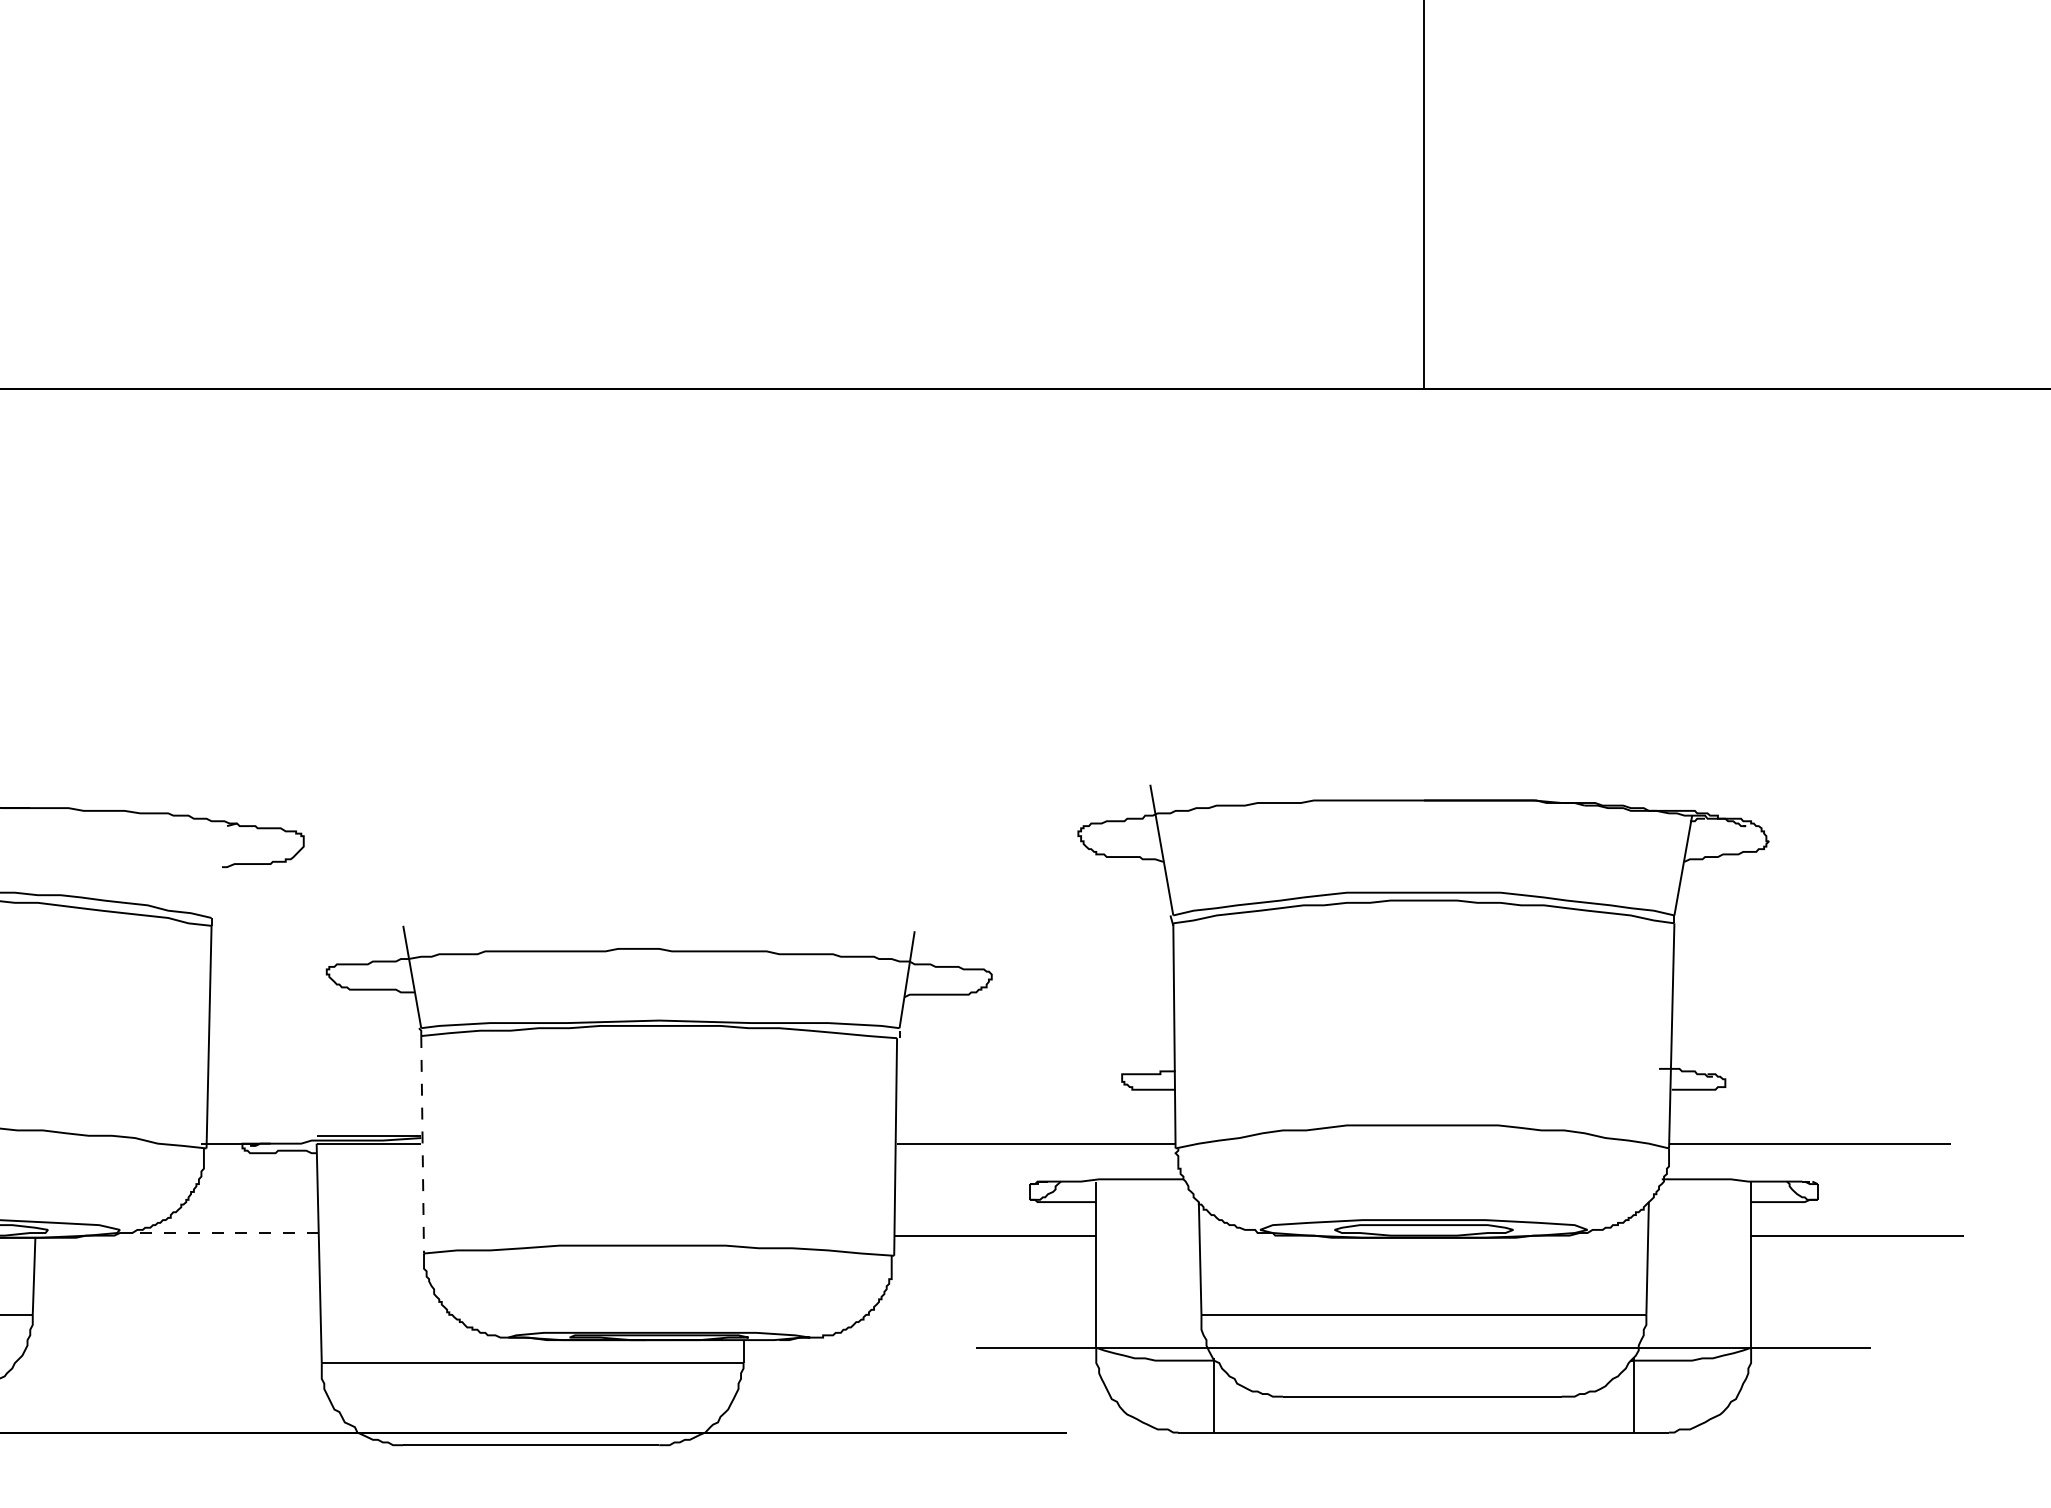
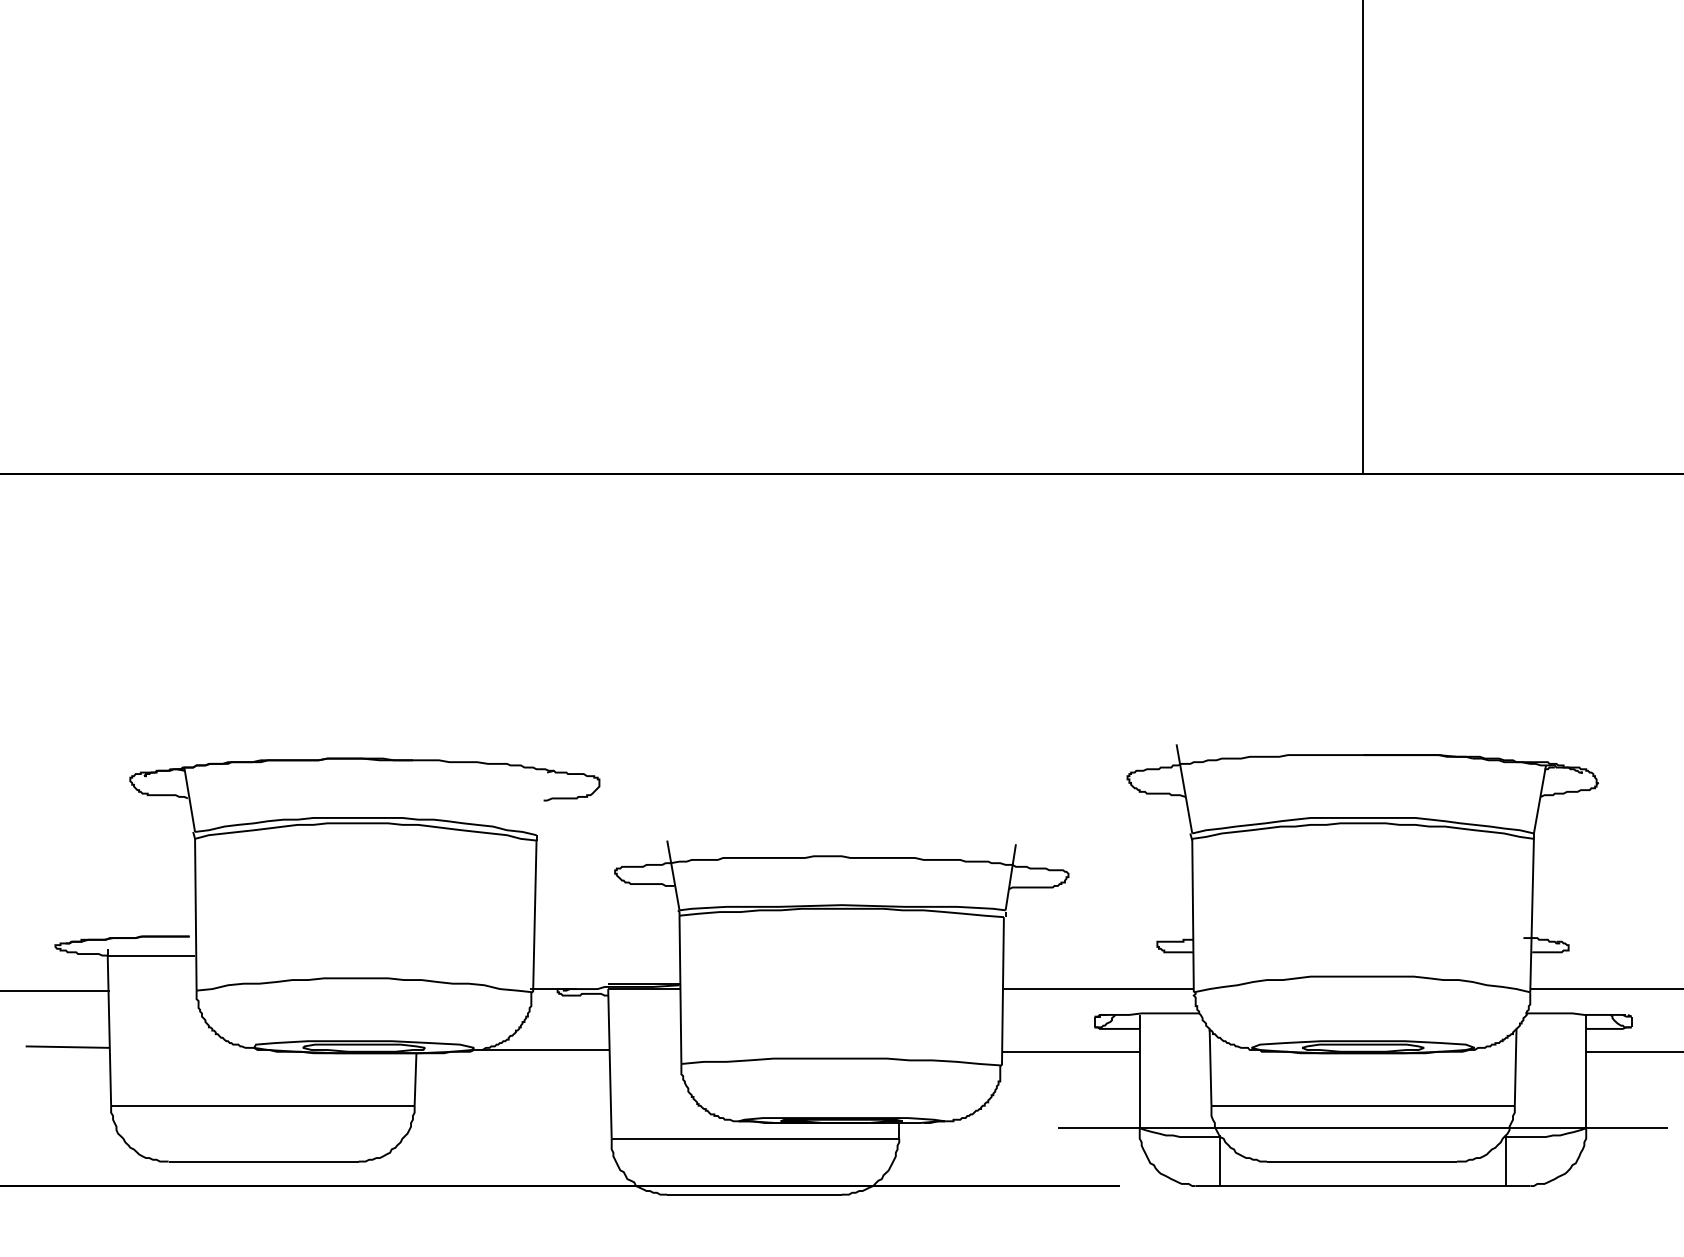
line: (422, 1145) -> (680, 990), dashed -> solid
line: (224, 1232) -> (545, 1049), dashed -> solid

